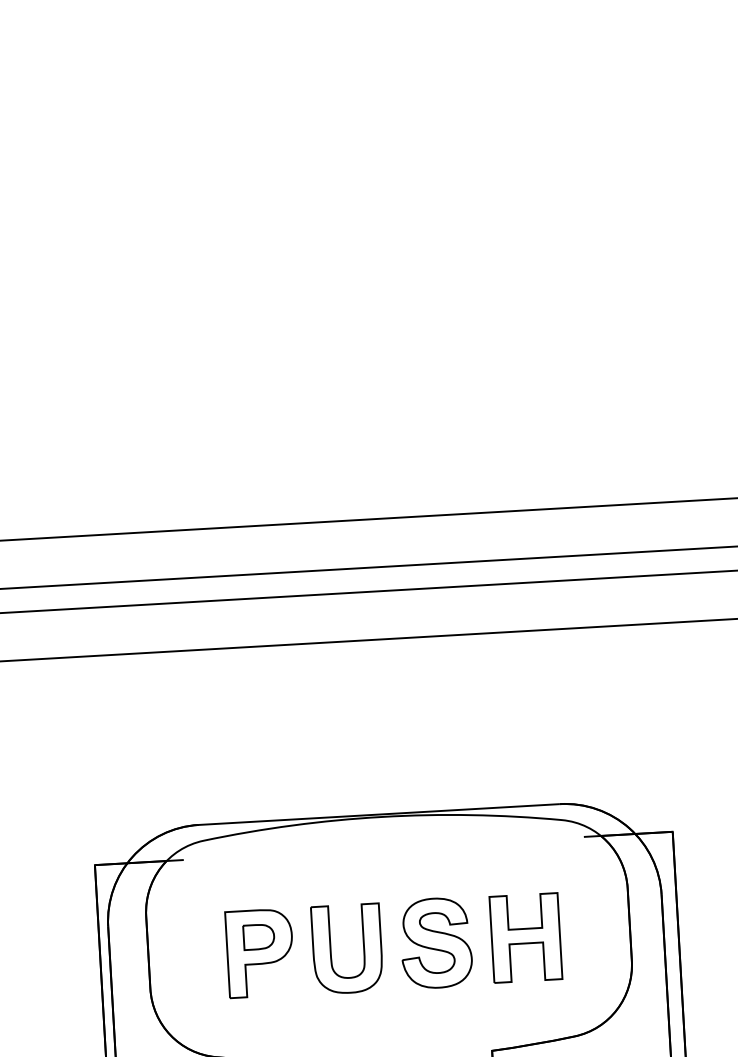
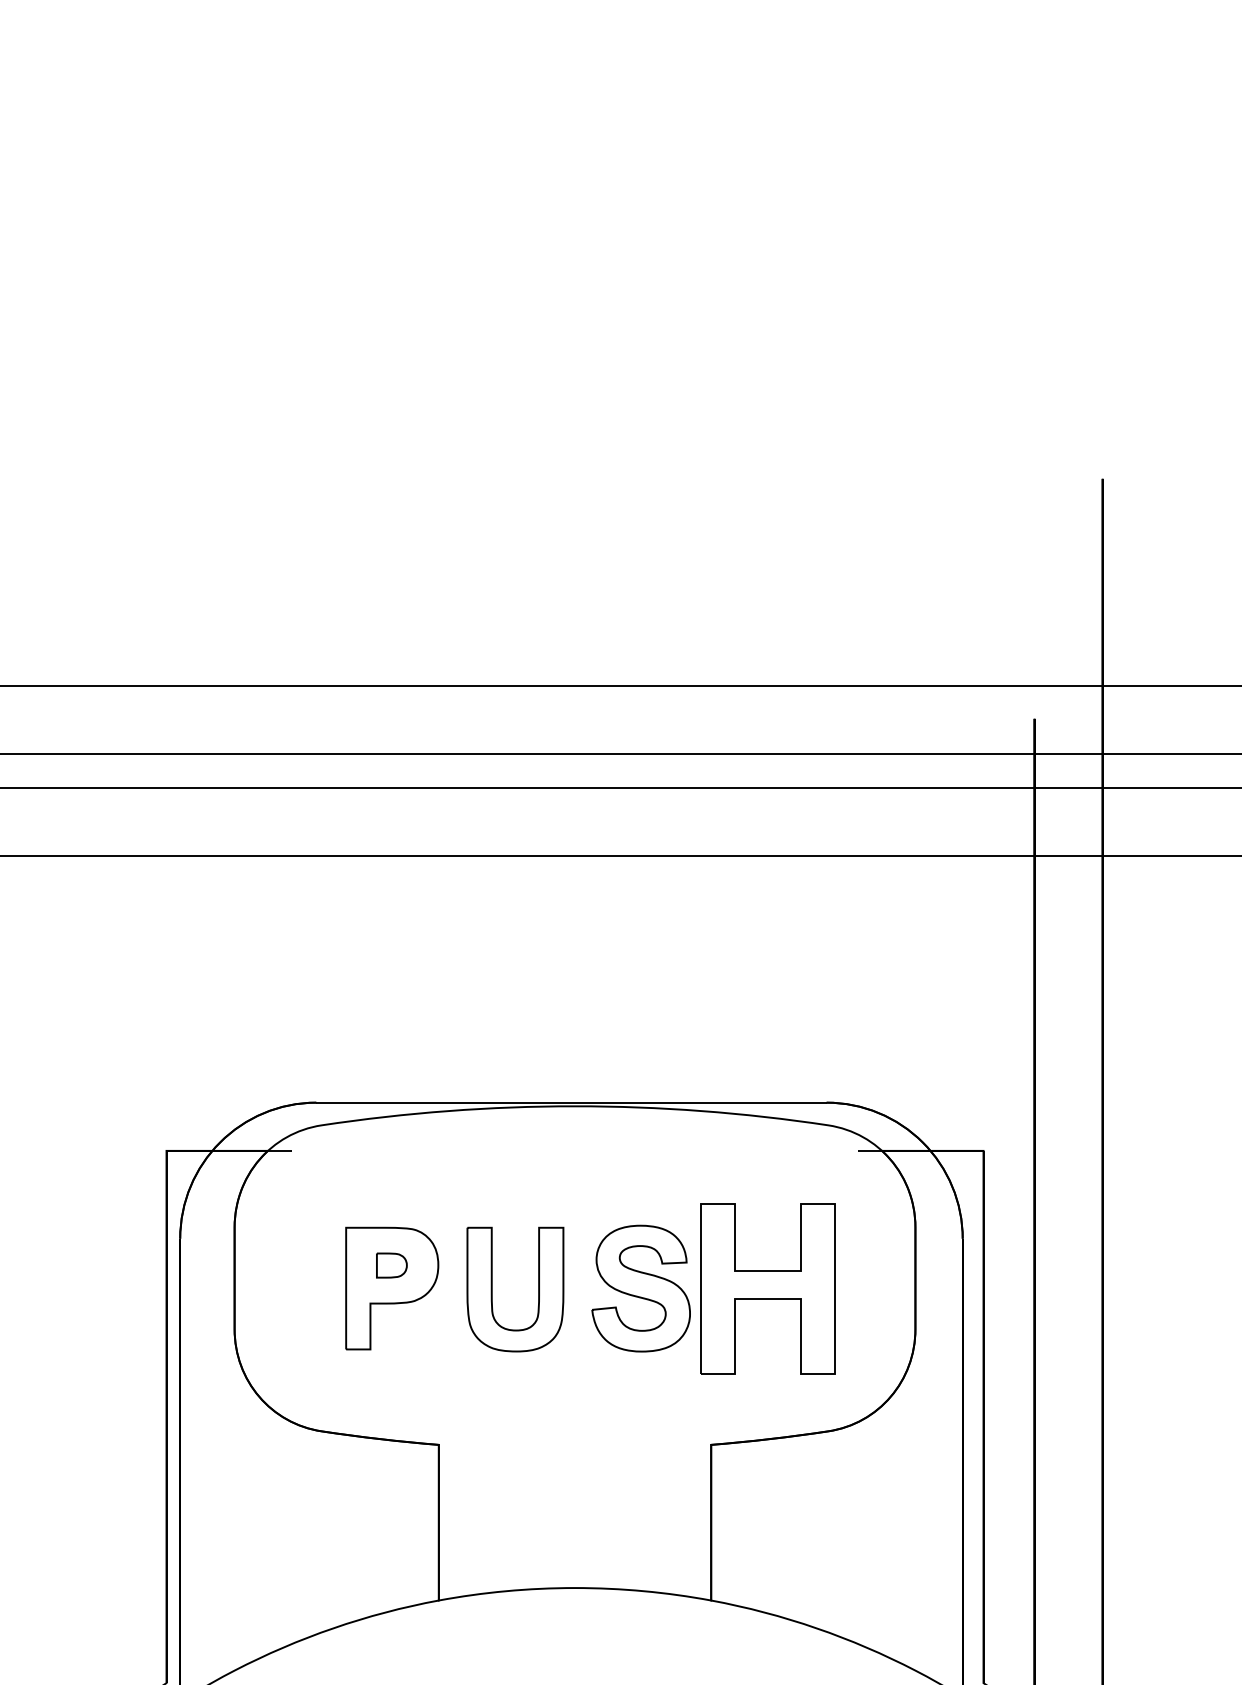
part: (258, 937) -> (391, 1265), size x0.7
part: (525, 937) -> (767, 1288), size x1.4

